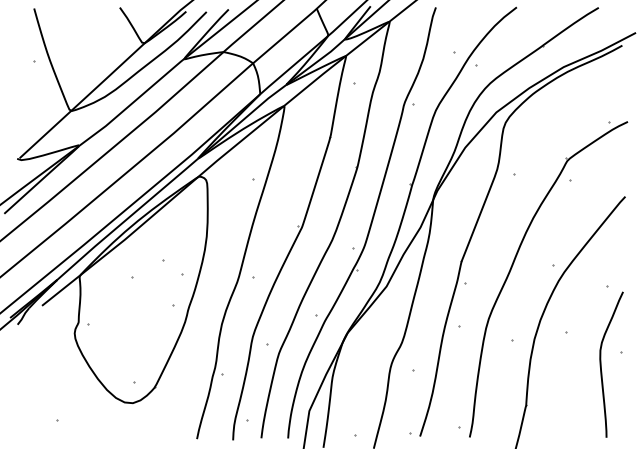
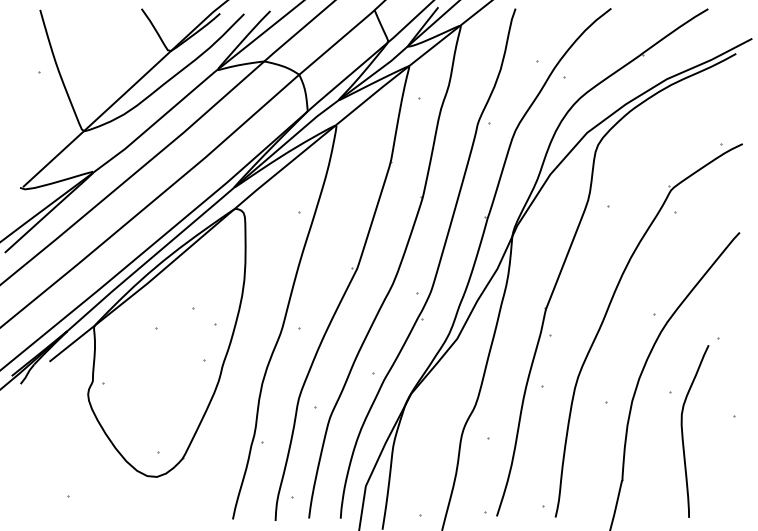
curve: (601, 364) -> (683, 431), moved

